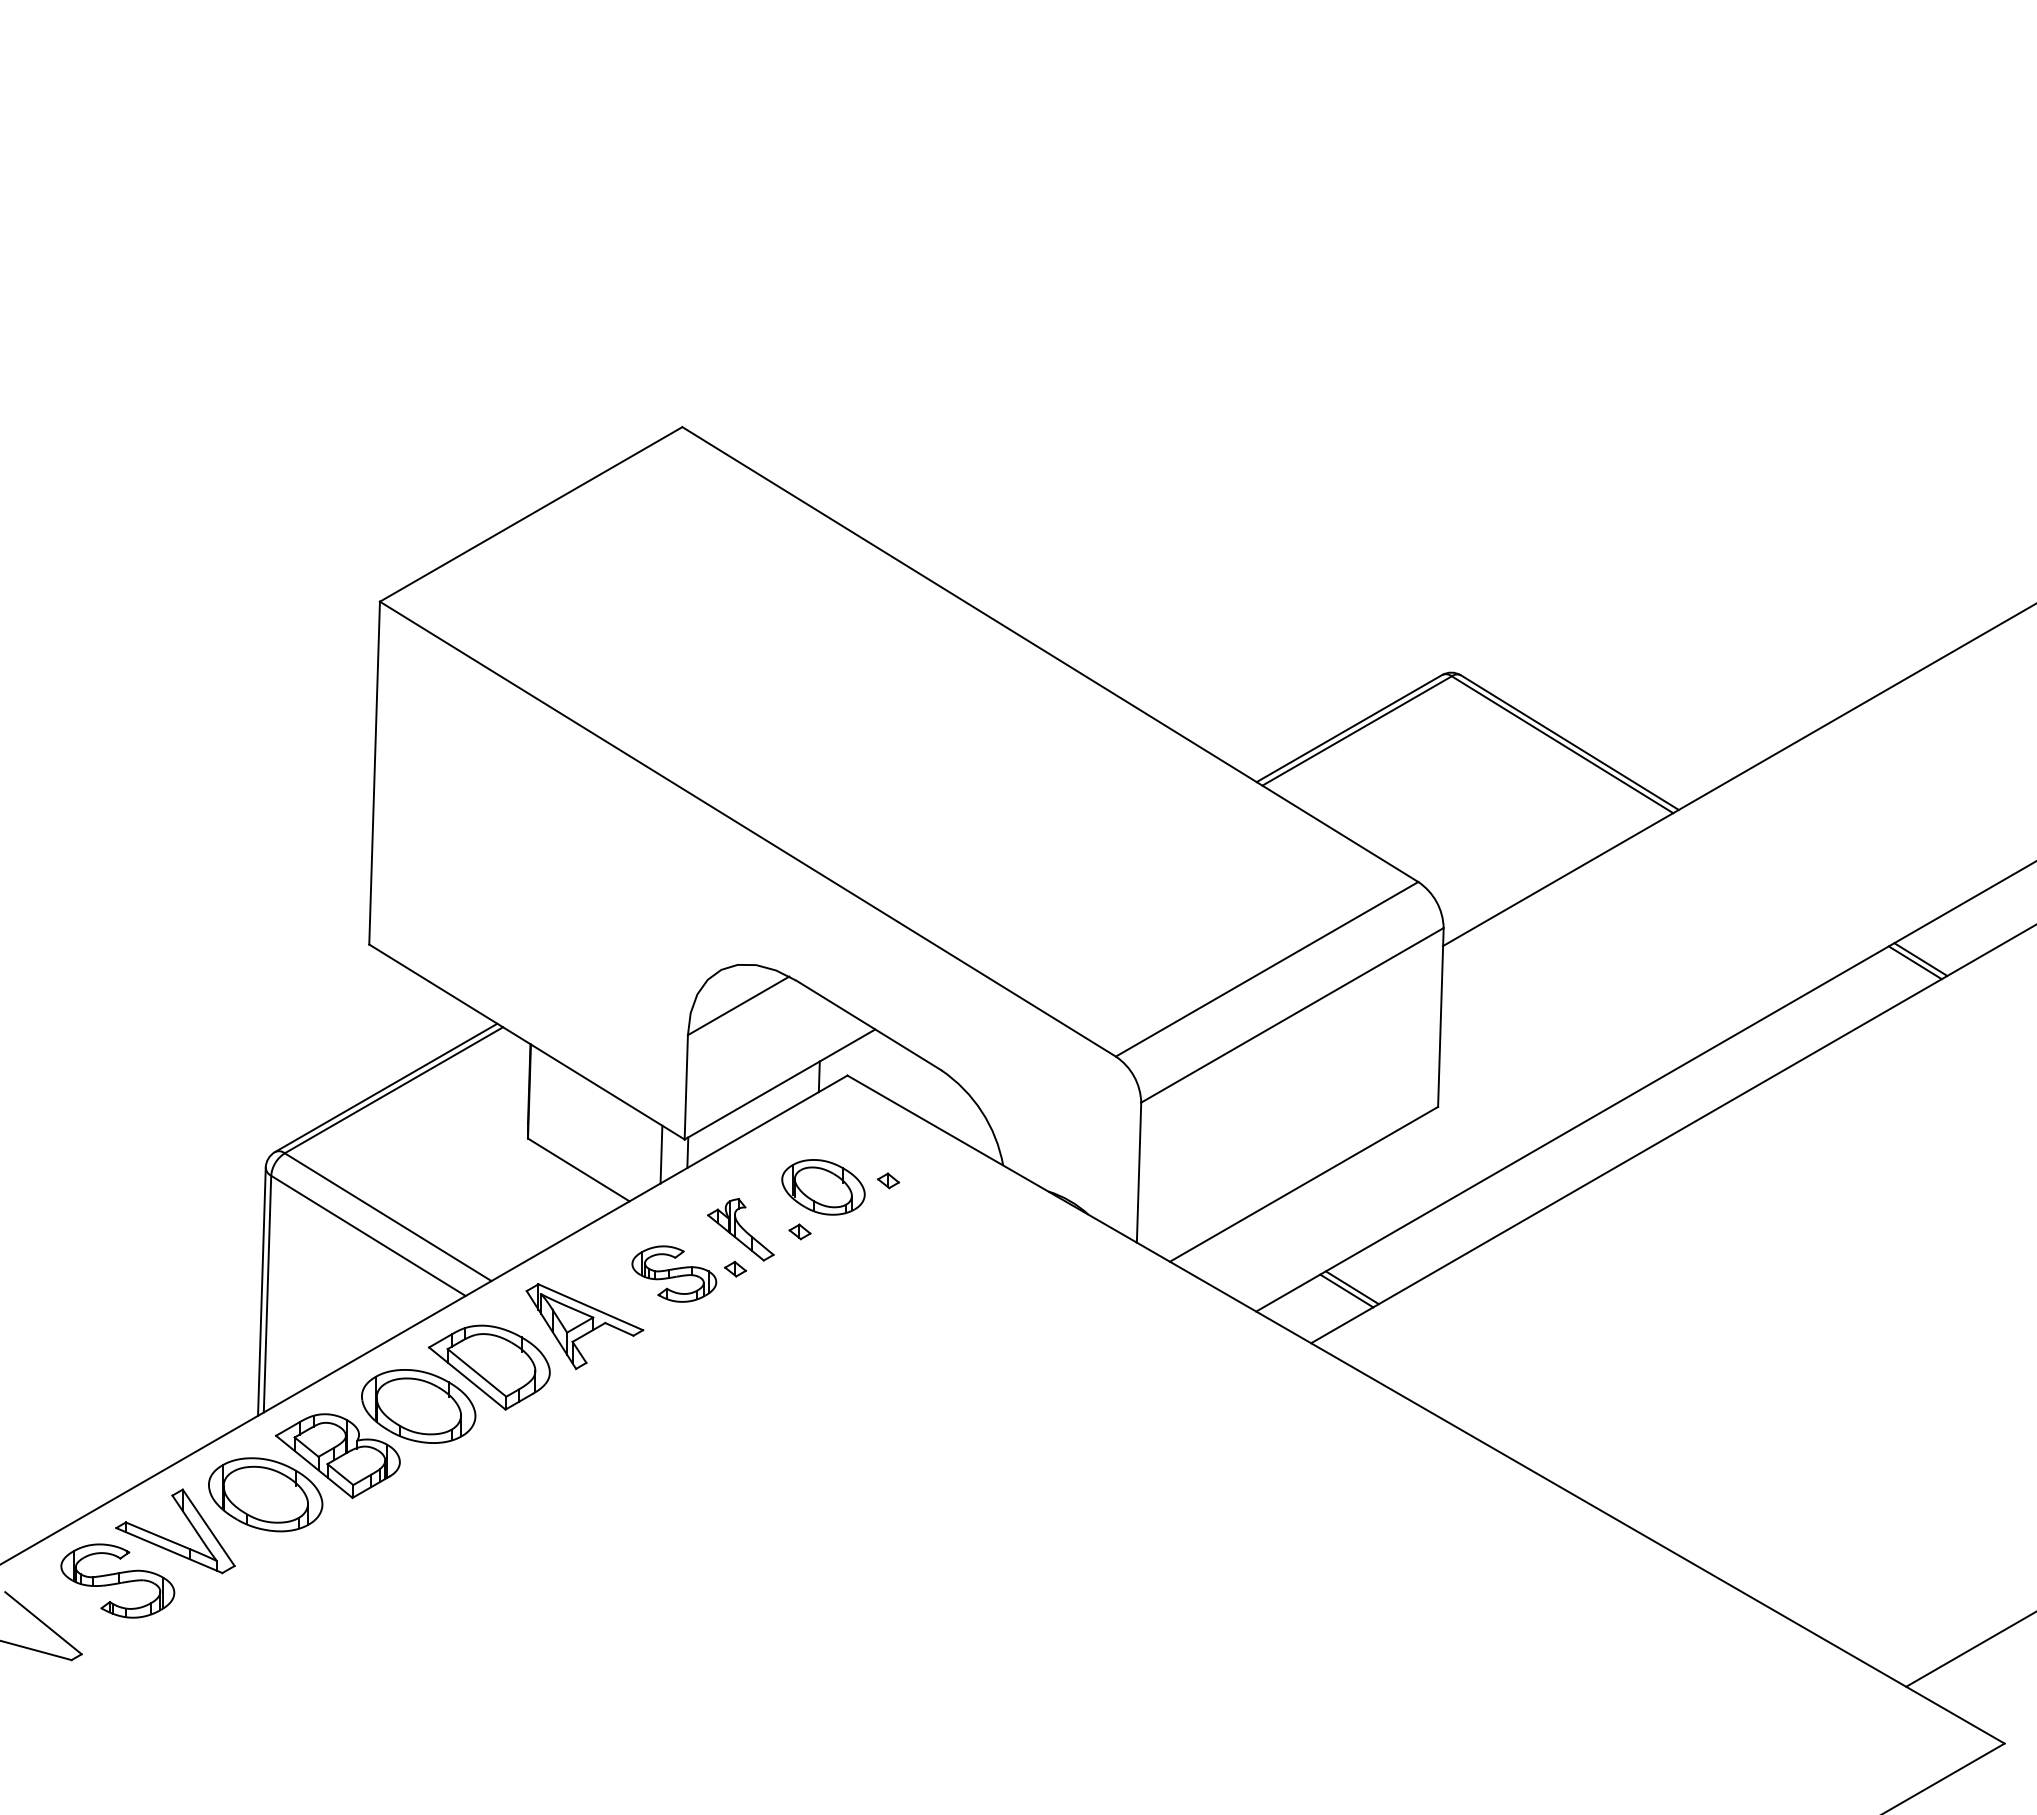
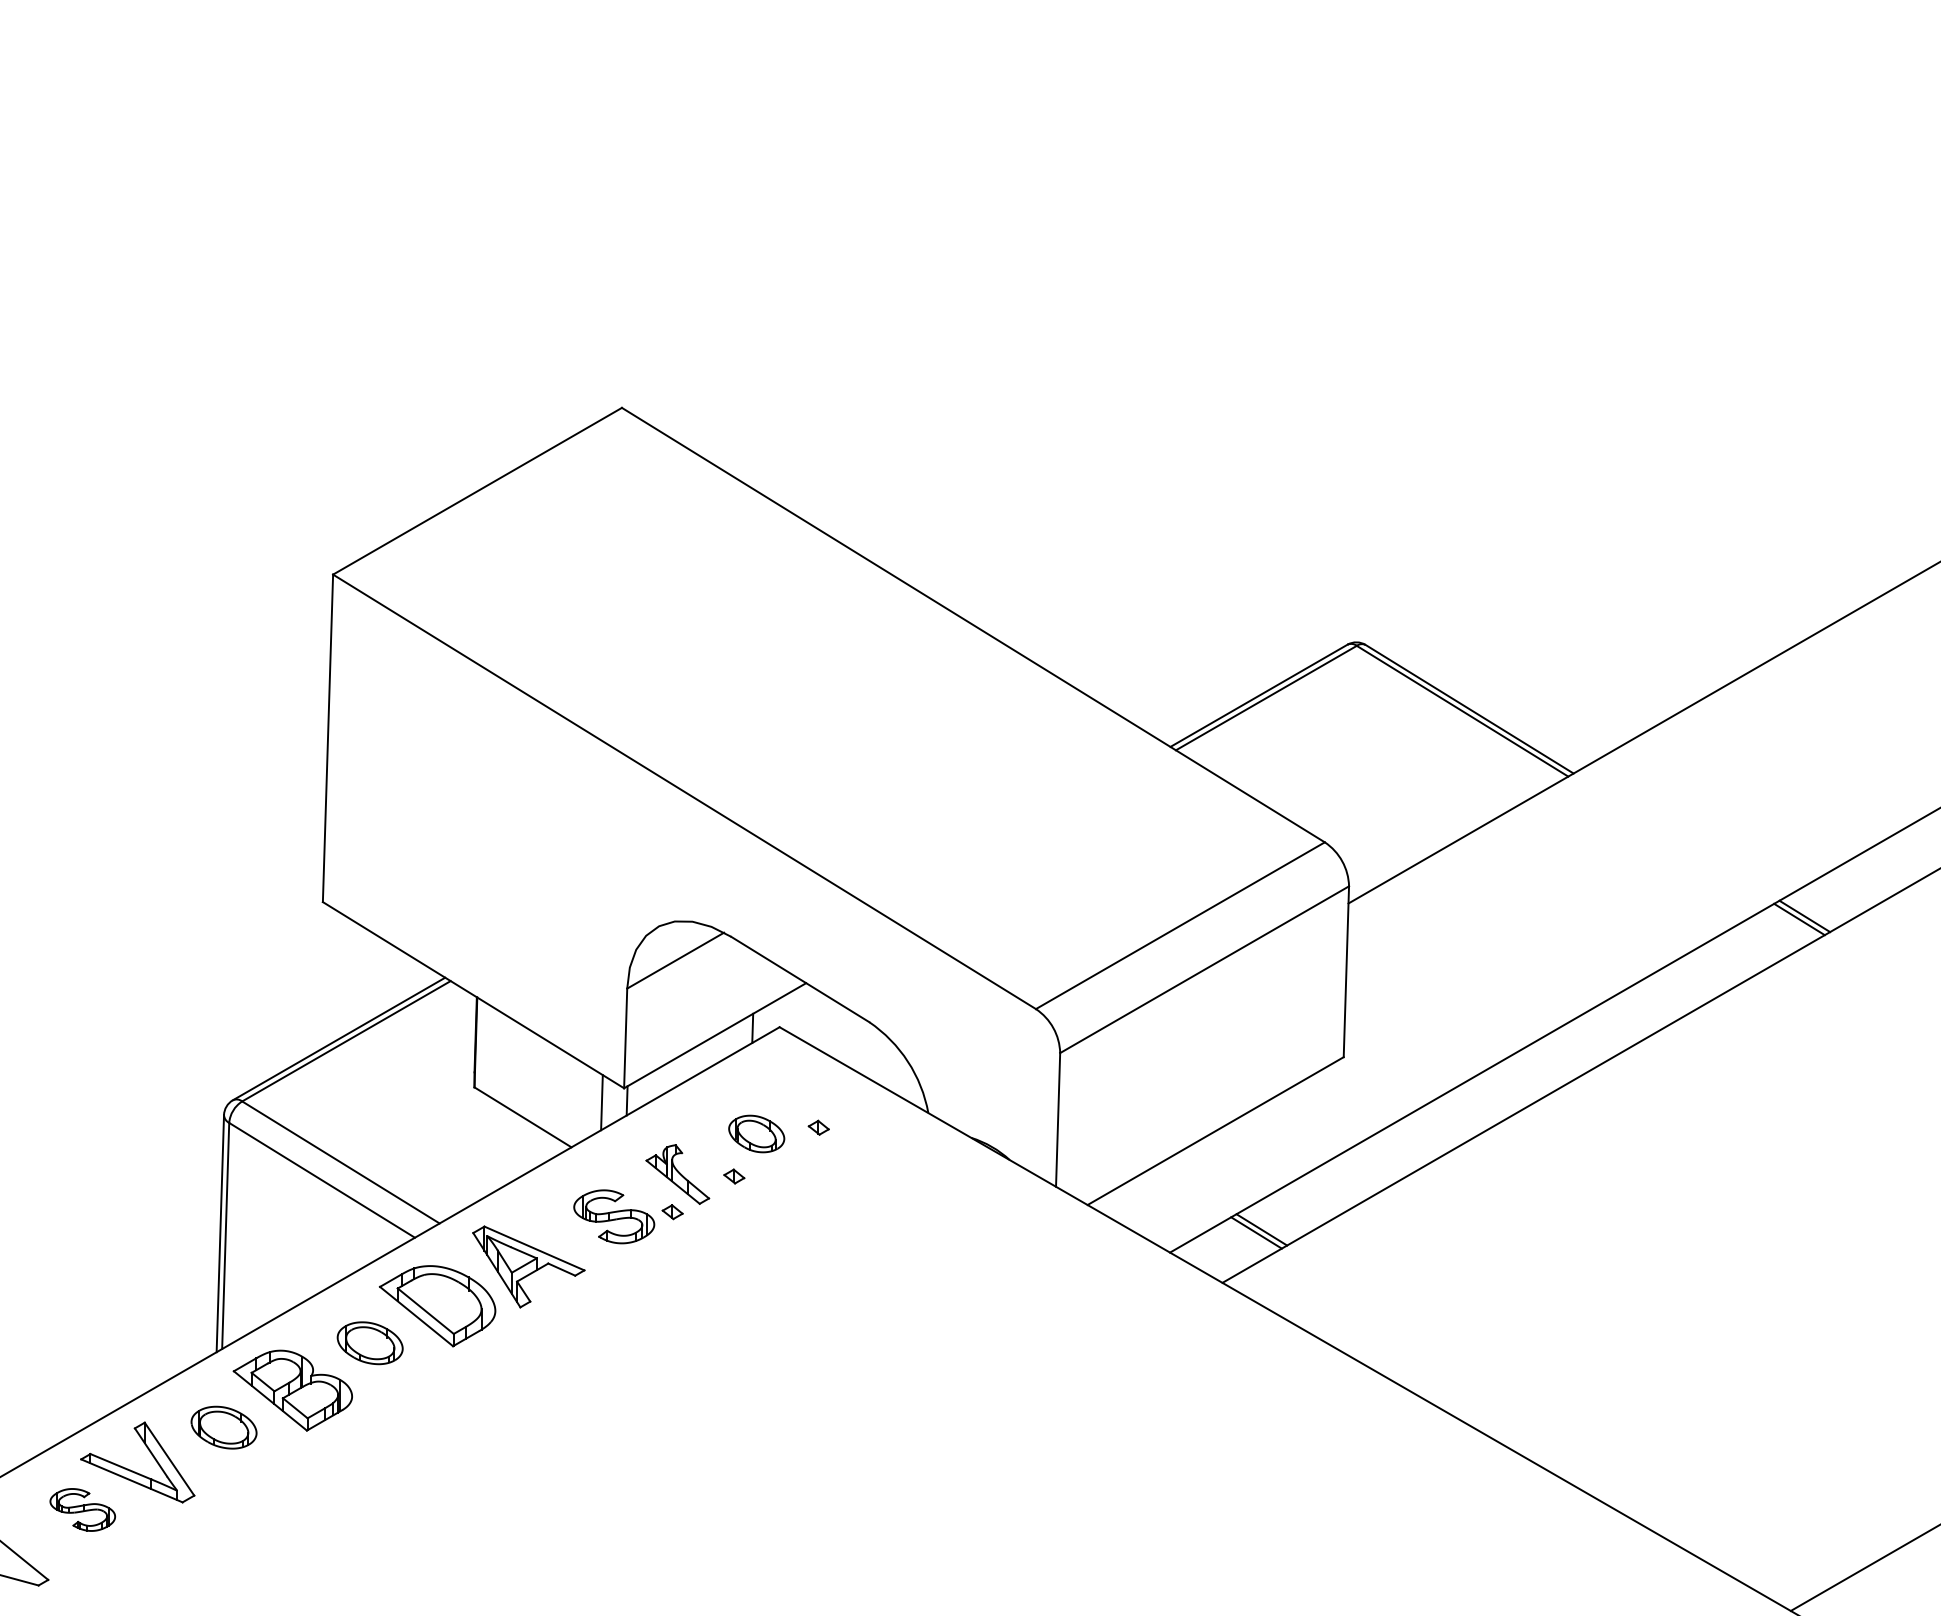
part: (823, 1187) -> (756, 1134), size x0.7
part: (418, 1406) -> (369, 1343), size x0.6
part: (265, 1494) -> (223, 1427), size x0.6
part: (117, 1580) -> (82, 1509), size x0.6

